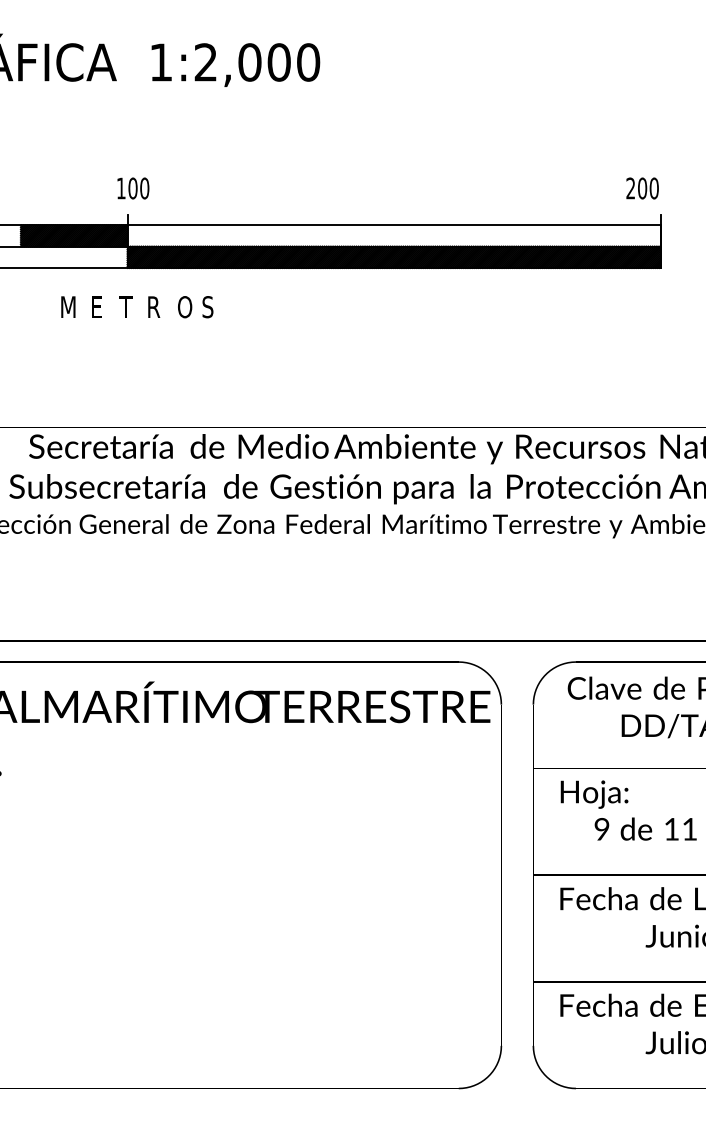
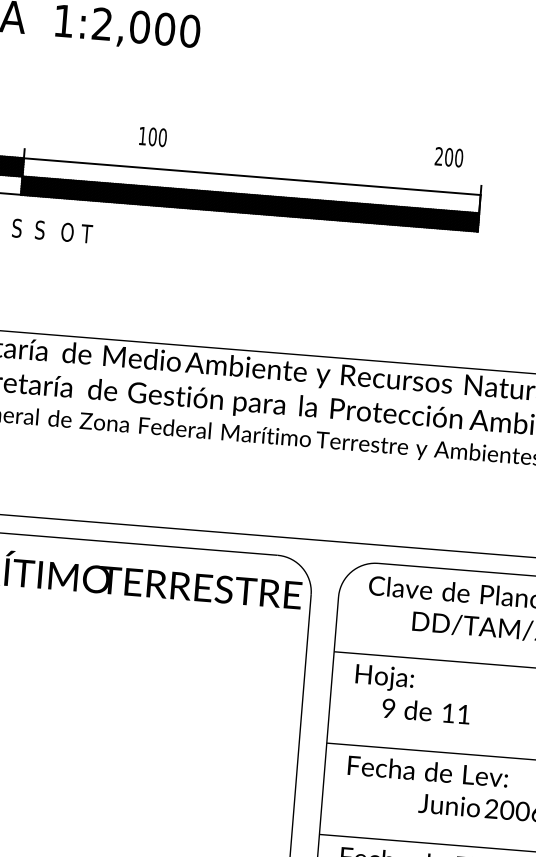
text: (133, 188) -> (153, 136), moved
text: (642, 188) -> (449, 157), moved
text: (125, 307) -> (16, 228), T -> S
text: (153, 307) -> (40, 230), R -> S
text: (207, 307) -> (86, 234), S -> T

